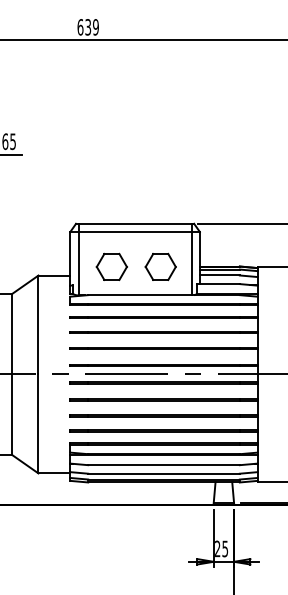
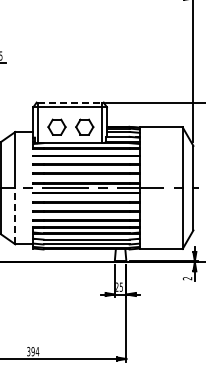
line: (135, 223) -> (70, 102), solid -> dashed
line: (38, 422) -> (15, 215), solid -> dashed

